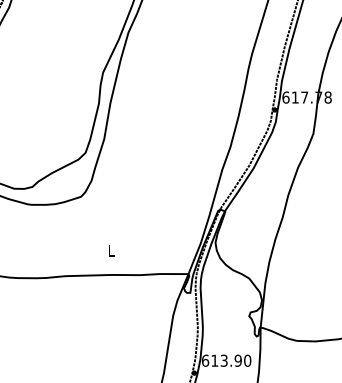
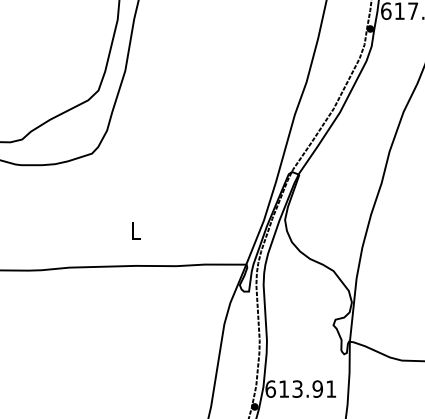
text: (247, 360) -> (331, 388), 613.90 -> 613.91

